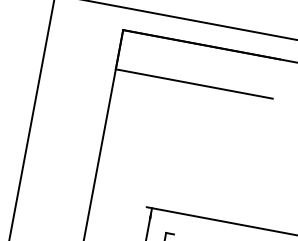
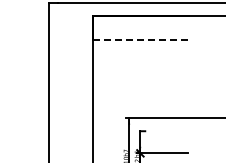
line: (194, 84) -> (140, 40), solid -> dashed

